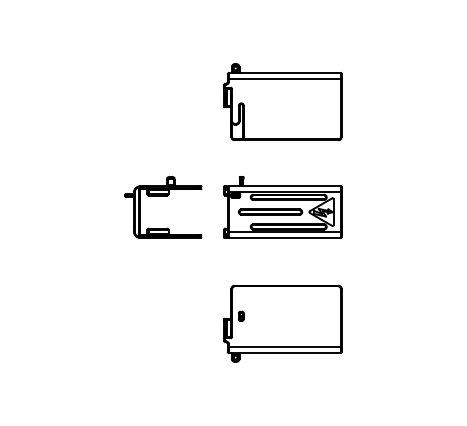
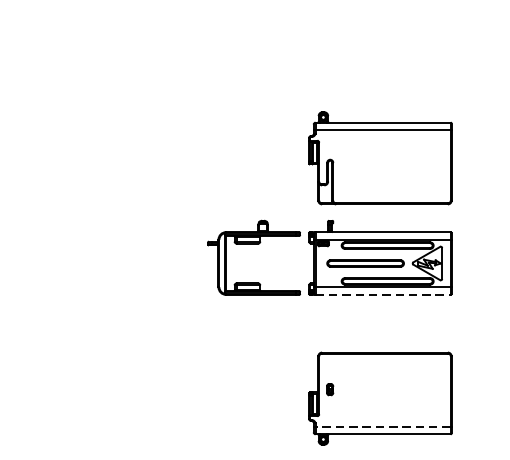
part: (282, 102) -> (380, 158), moved
part: (163, 196) -> (254, 244), moved
line: (285, 238) -> (383, 295), solid -> dashed
line: (285, 346) -> (383, 426), solid -> dashed

